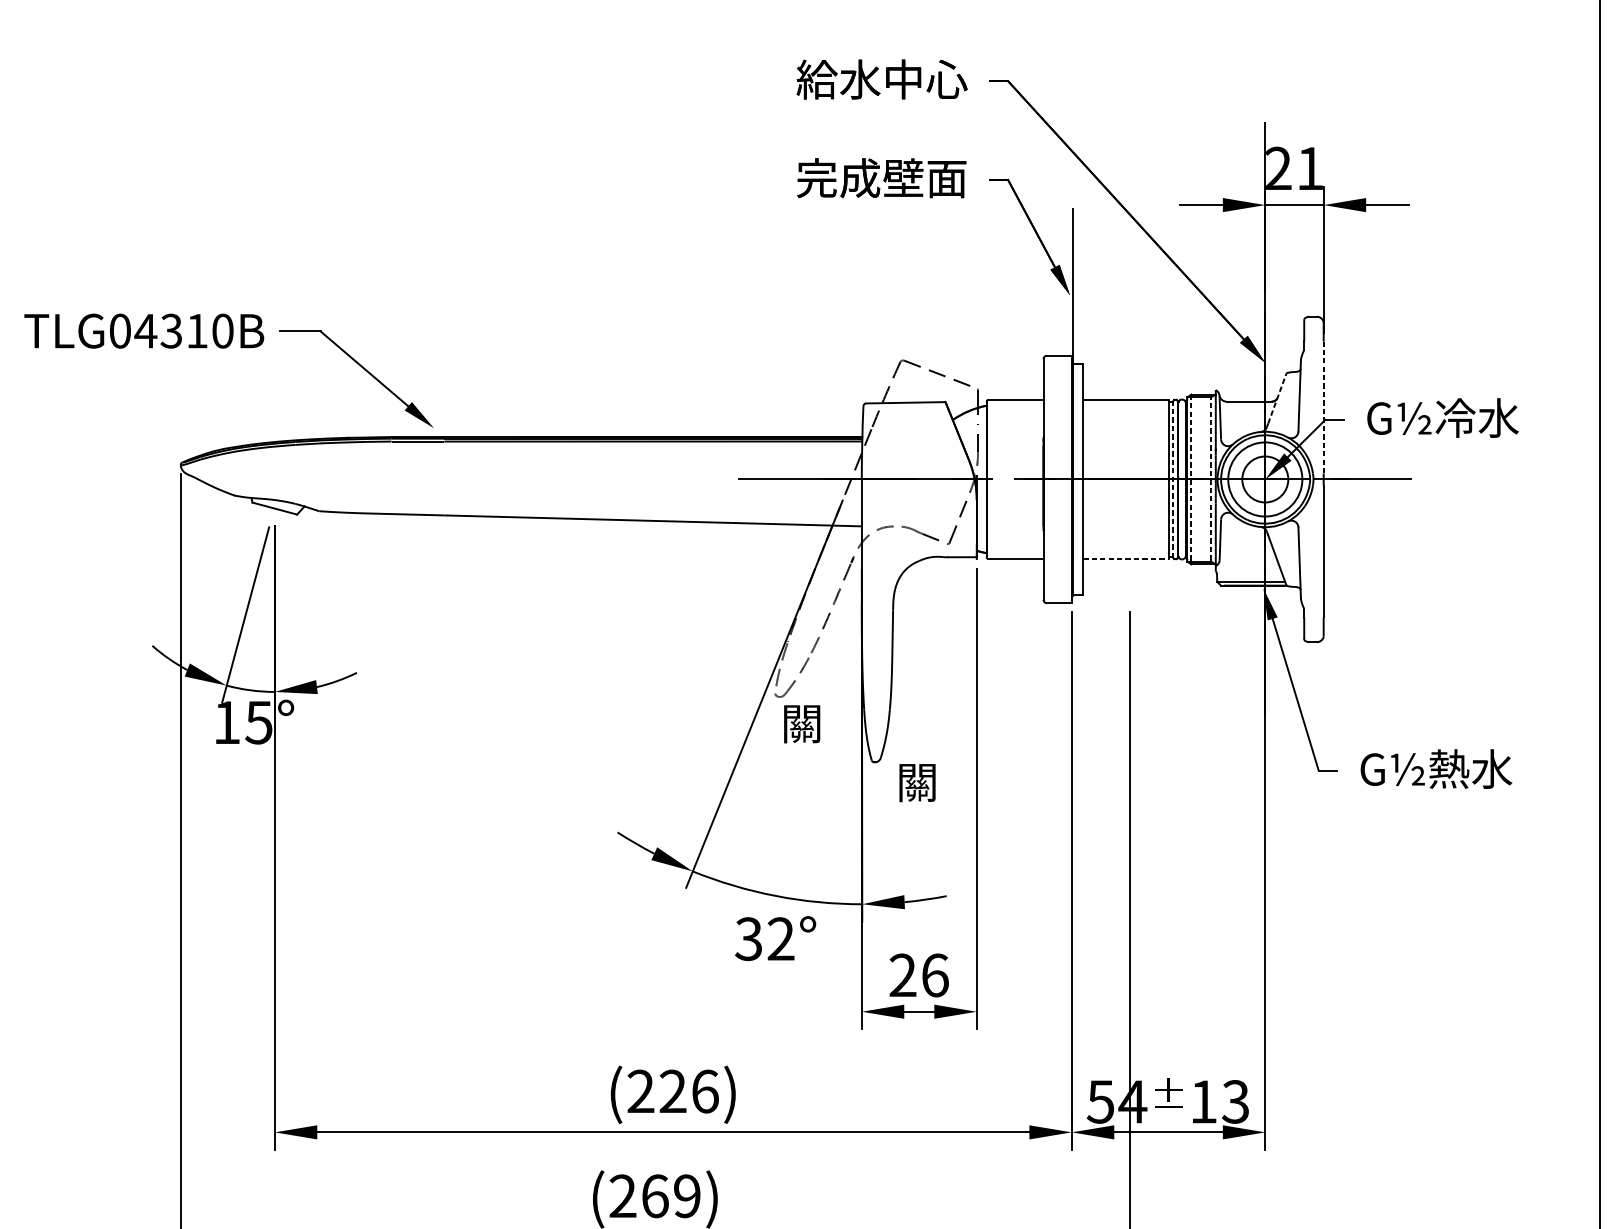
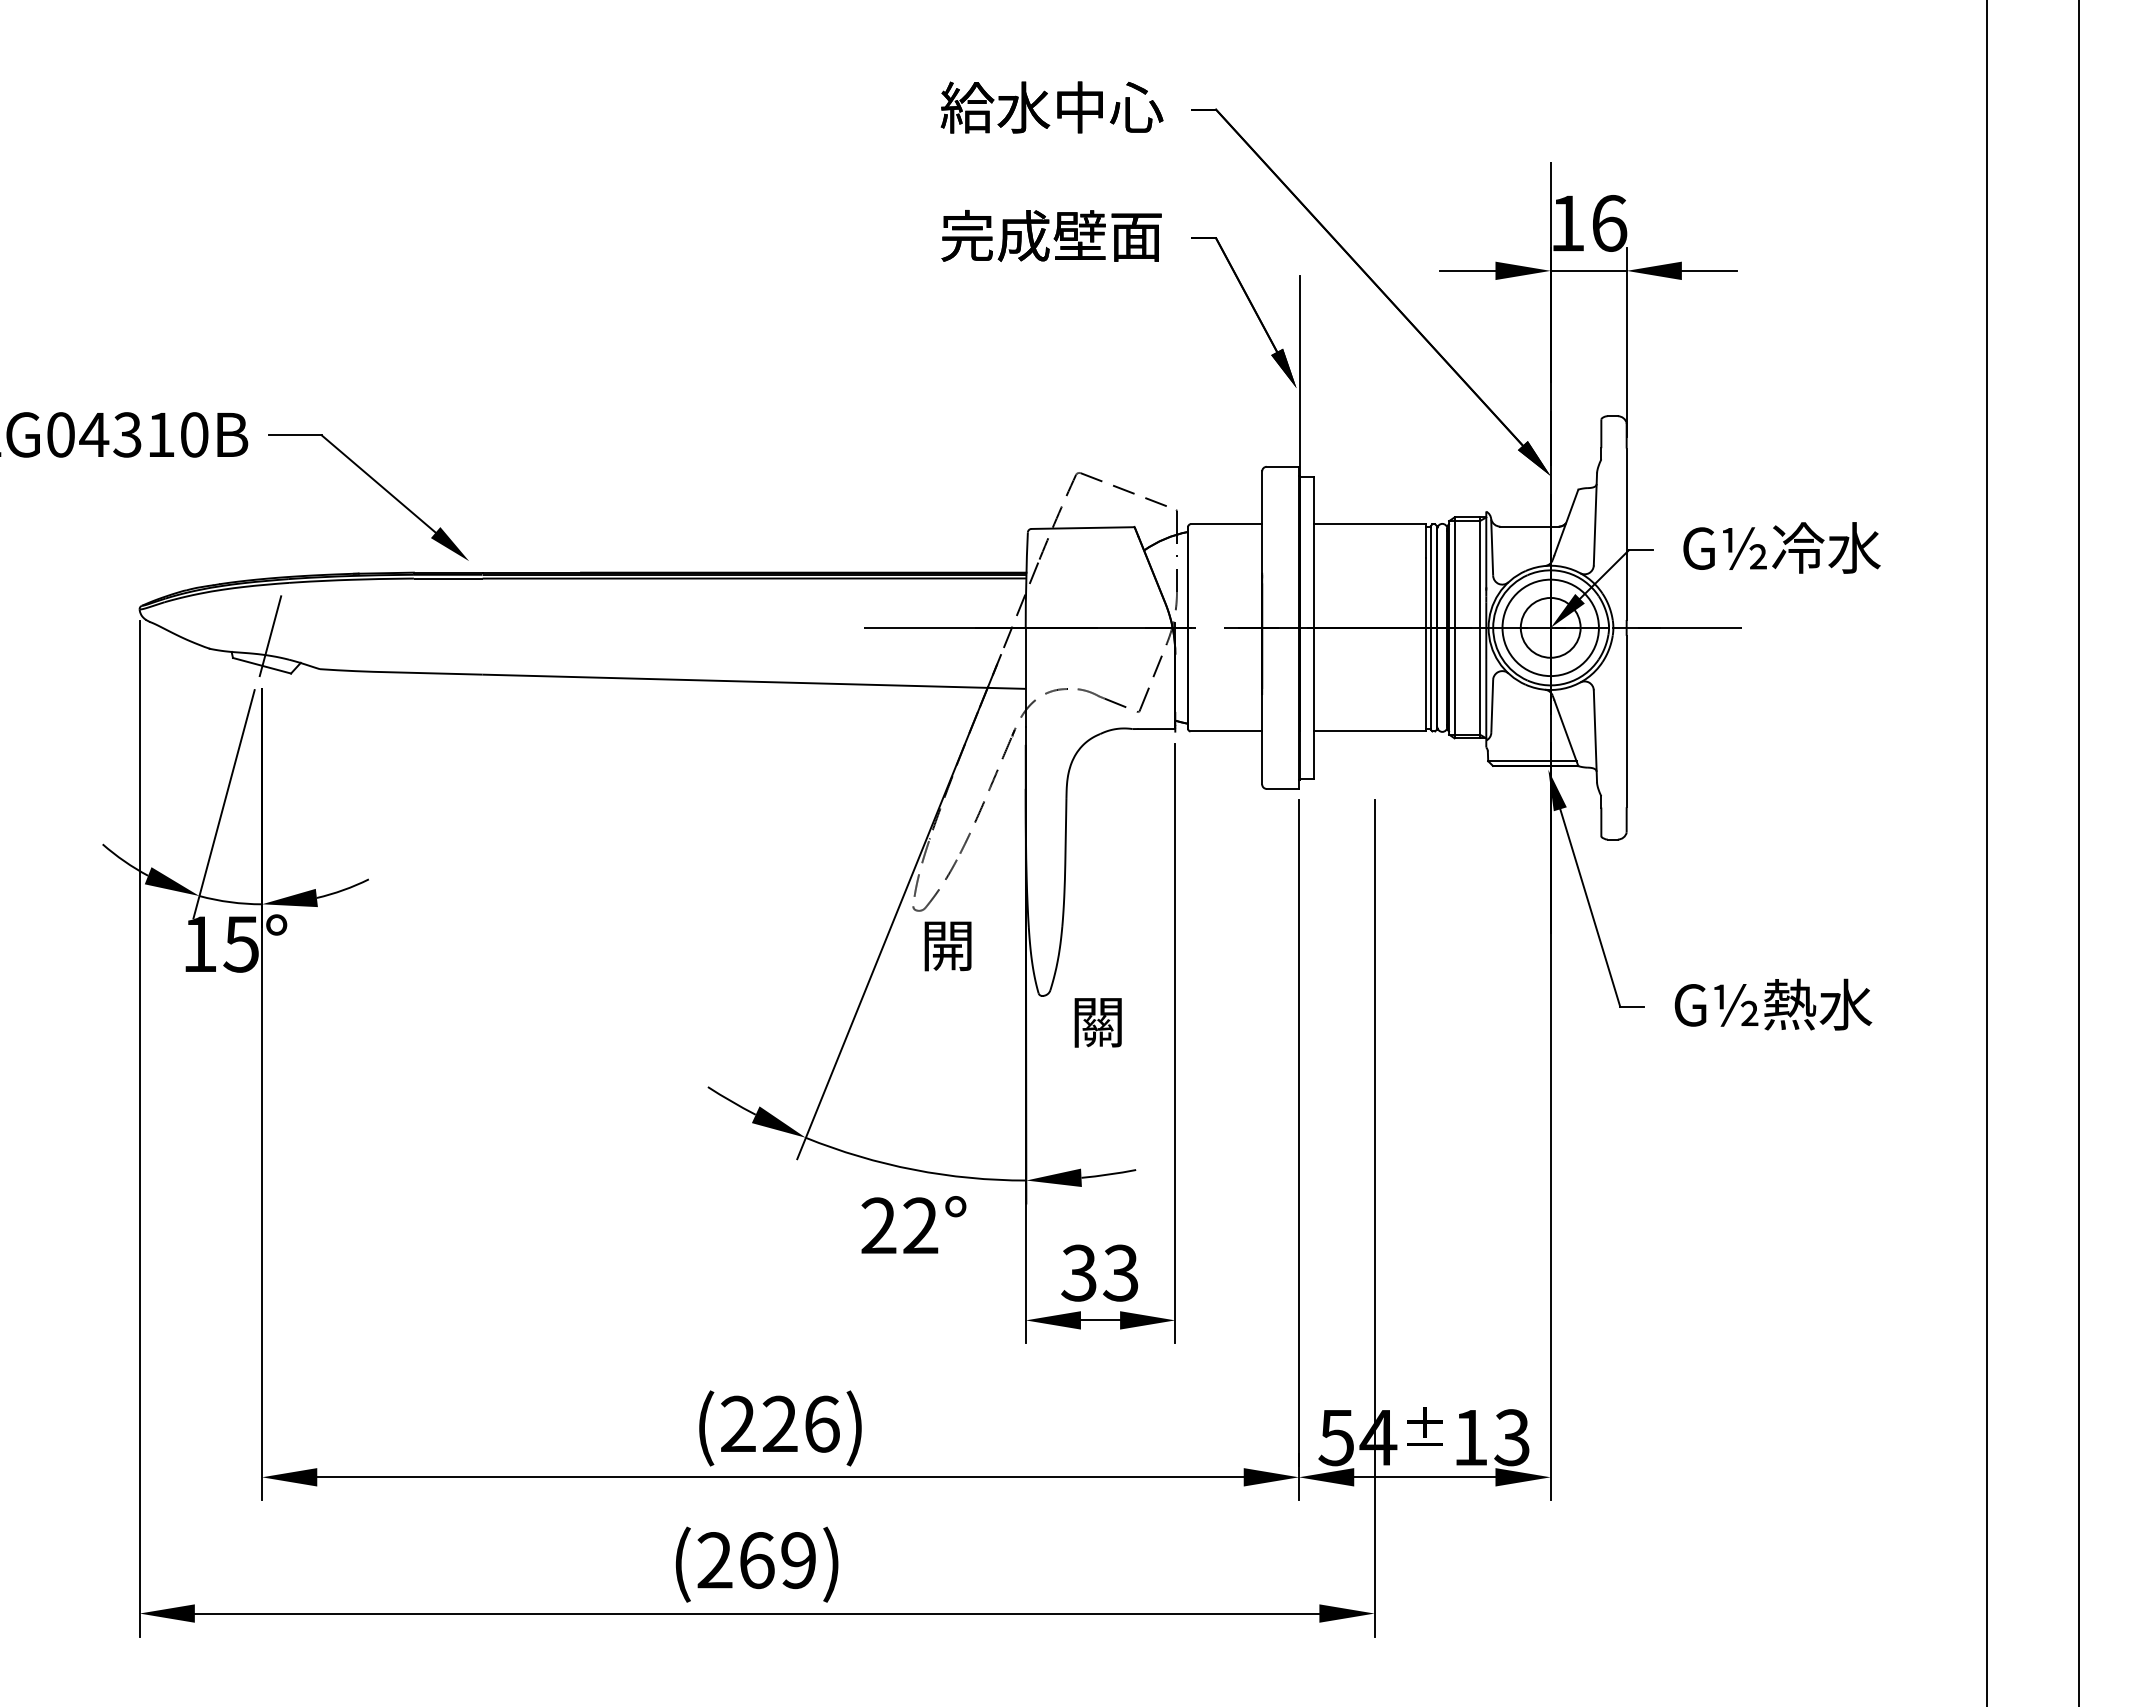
text: (1295, 168) -> (1589, 223), 21 -> 16
line: (1277, 398) -> (1566, 522), dashed -> solid
line: (1323, 407) -> (1626, 534), dashed -> solid
line: (1191, 478) -> (1454, 626), dashed -> solid
line: (1210, 478) -> (1479, 626), dashed -> solid
line: (1173, 479) -> (1431, 627), dashed -> solid
line: (281, 486) -> (270, 636), added
line: (1126, 559) -> (1369, 731), dashed -> solid
text: (801, 724) -> (947, 946), 關 -> 開
text: (748, 938) -> (878, 1225), 32° -> 22°
text: (919, 974) -> (1100, 1272), 26 -> 33

